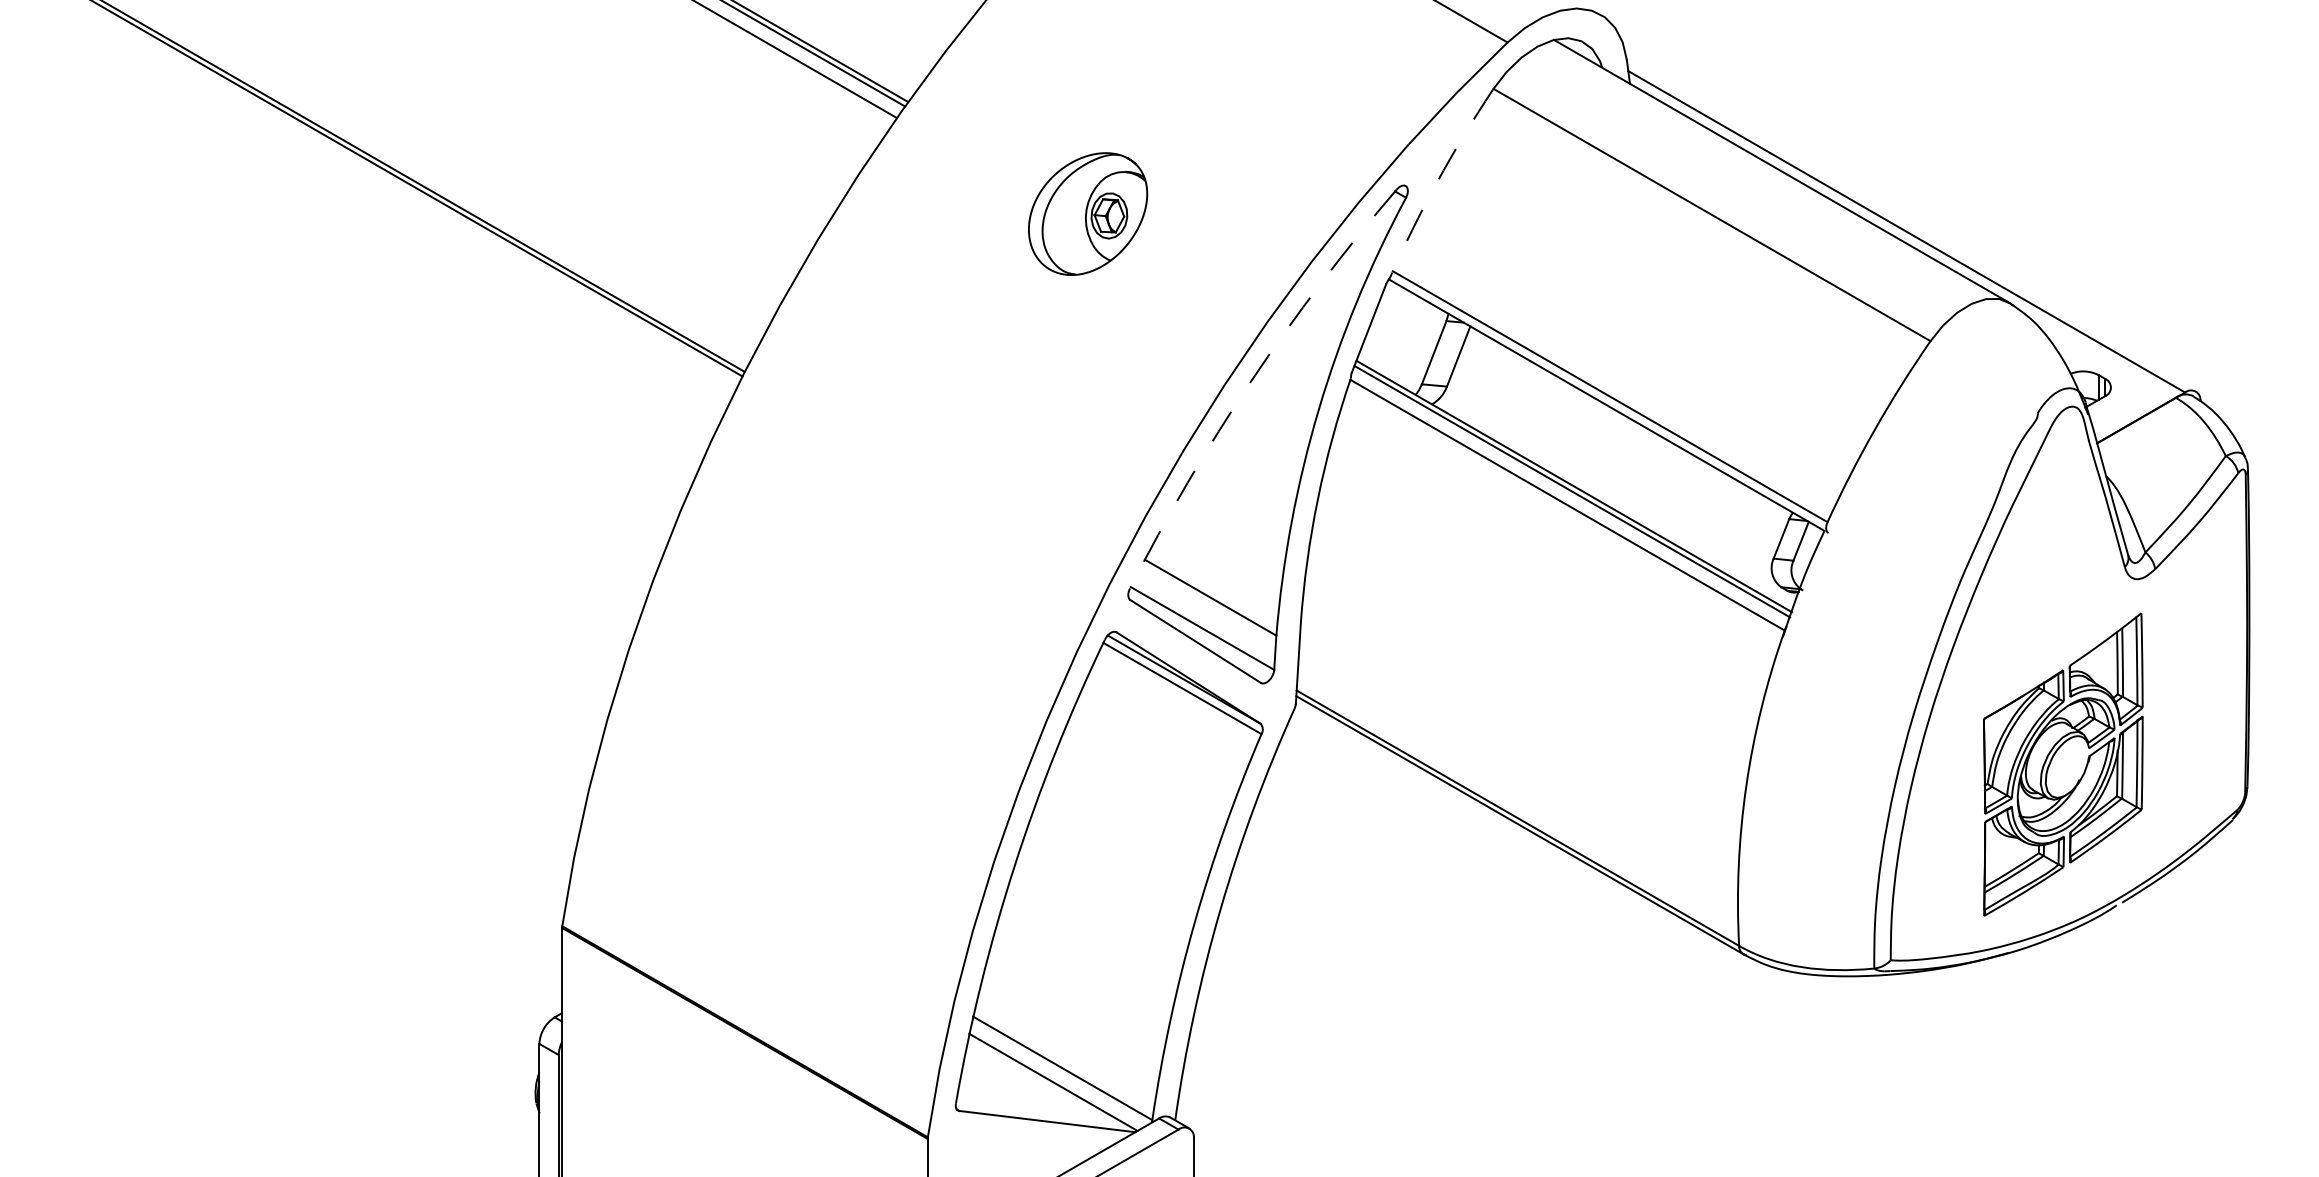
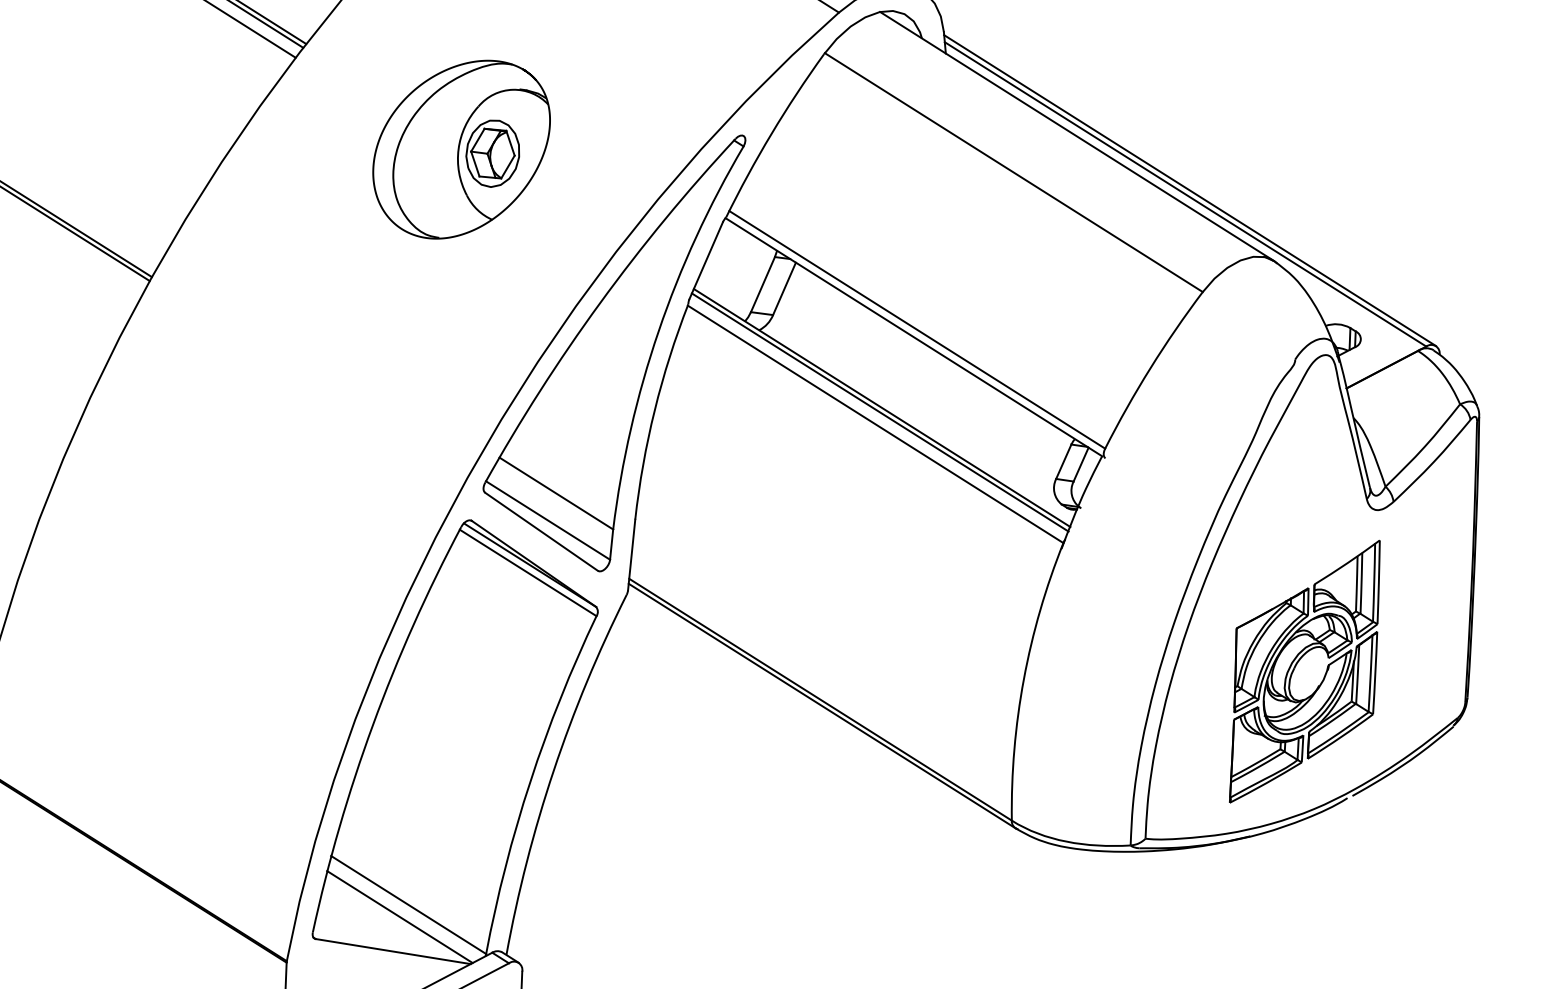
arc: (1437, 182) -> (771, 134), dashed -> solid
part: (1087, 213) -> (460, 149), size x1.67
line: (1911, 227) -> (1189, 190), added
arc: (1251, 380) -> (600, 302), dashed -> solid

